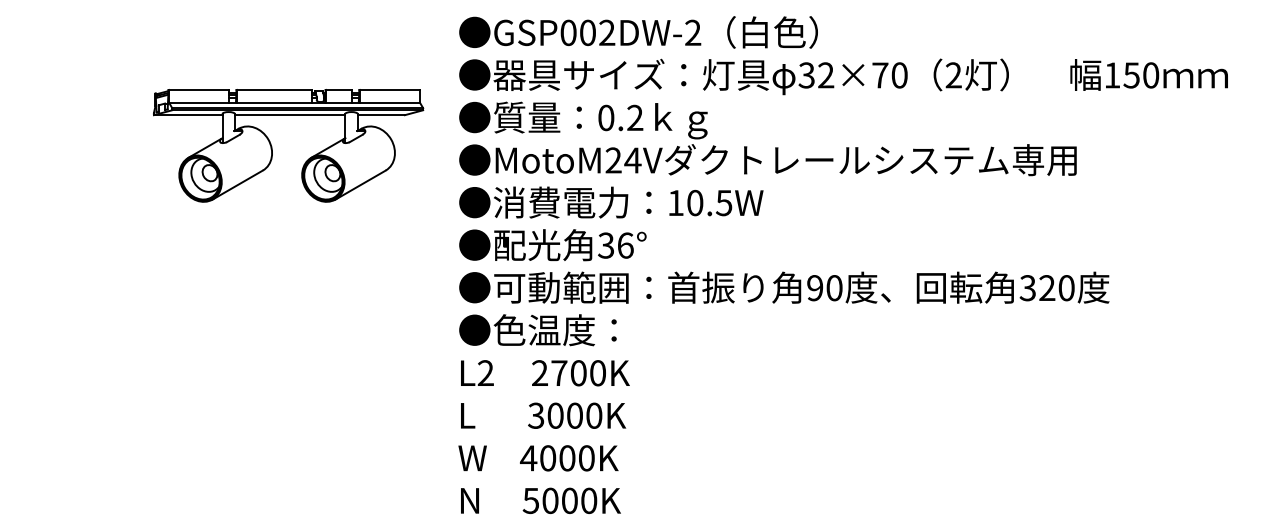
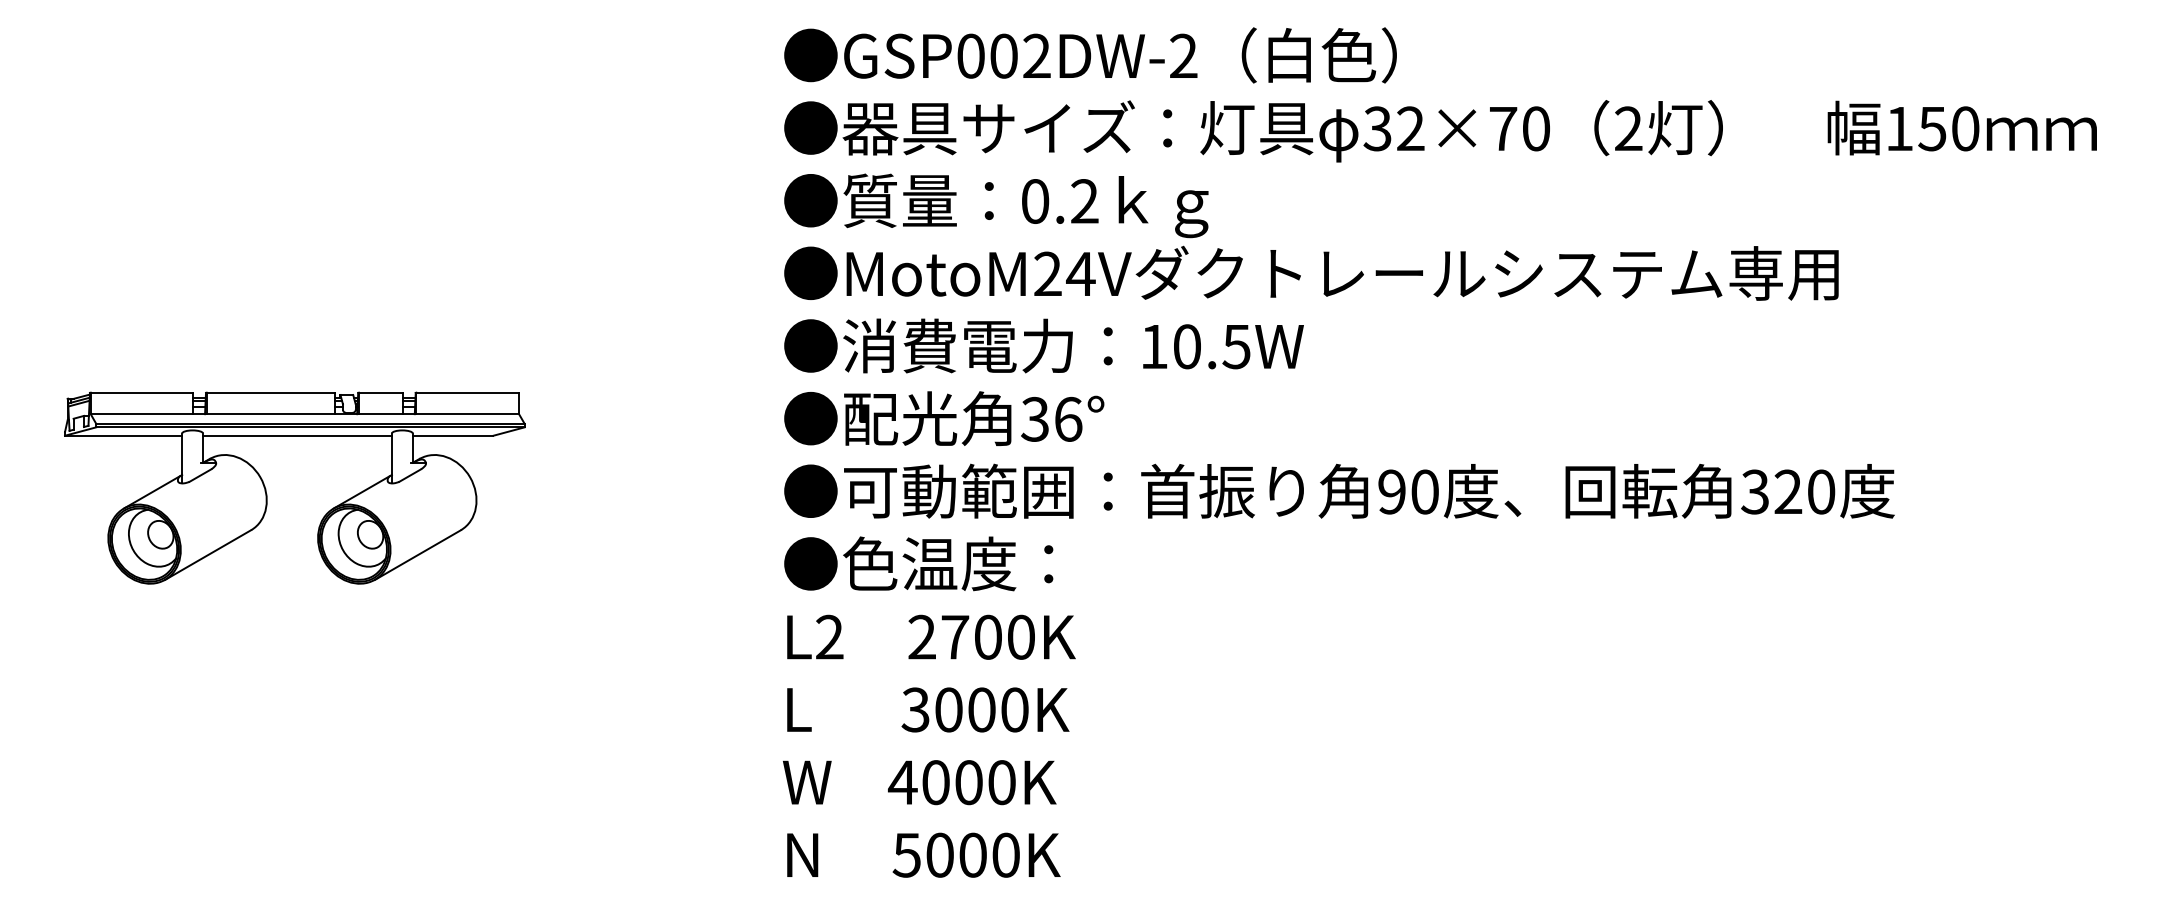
part: (272, 146) -> (267, 489), moved

